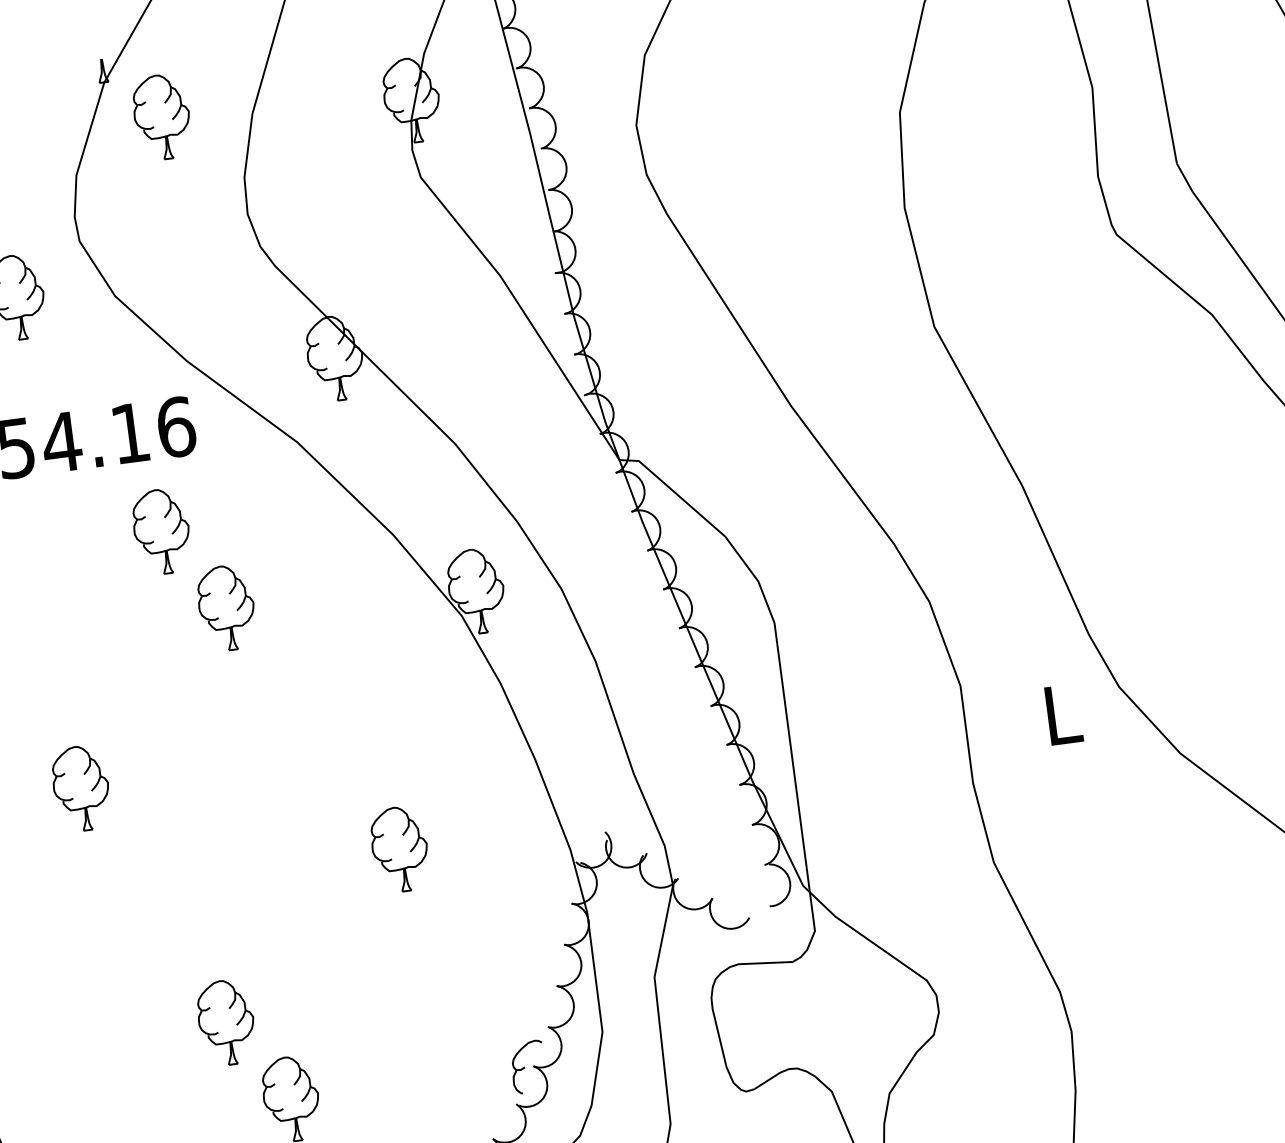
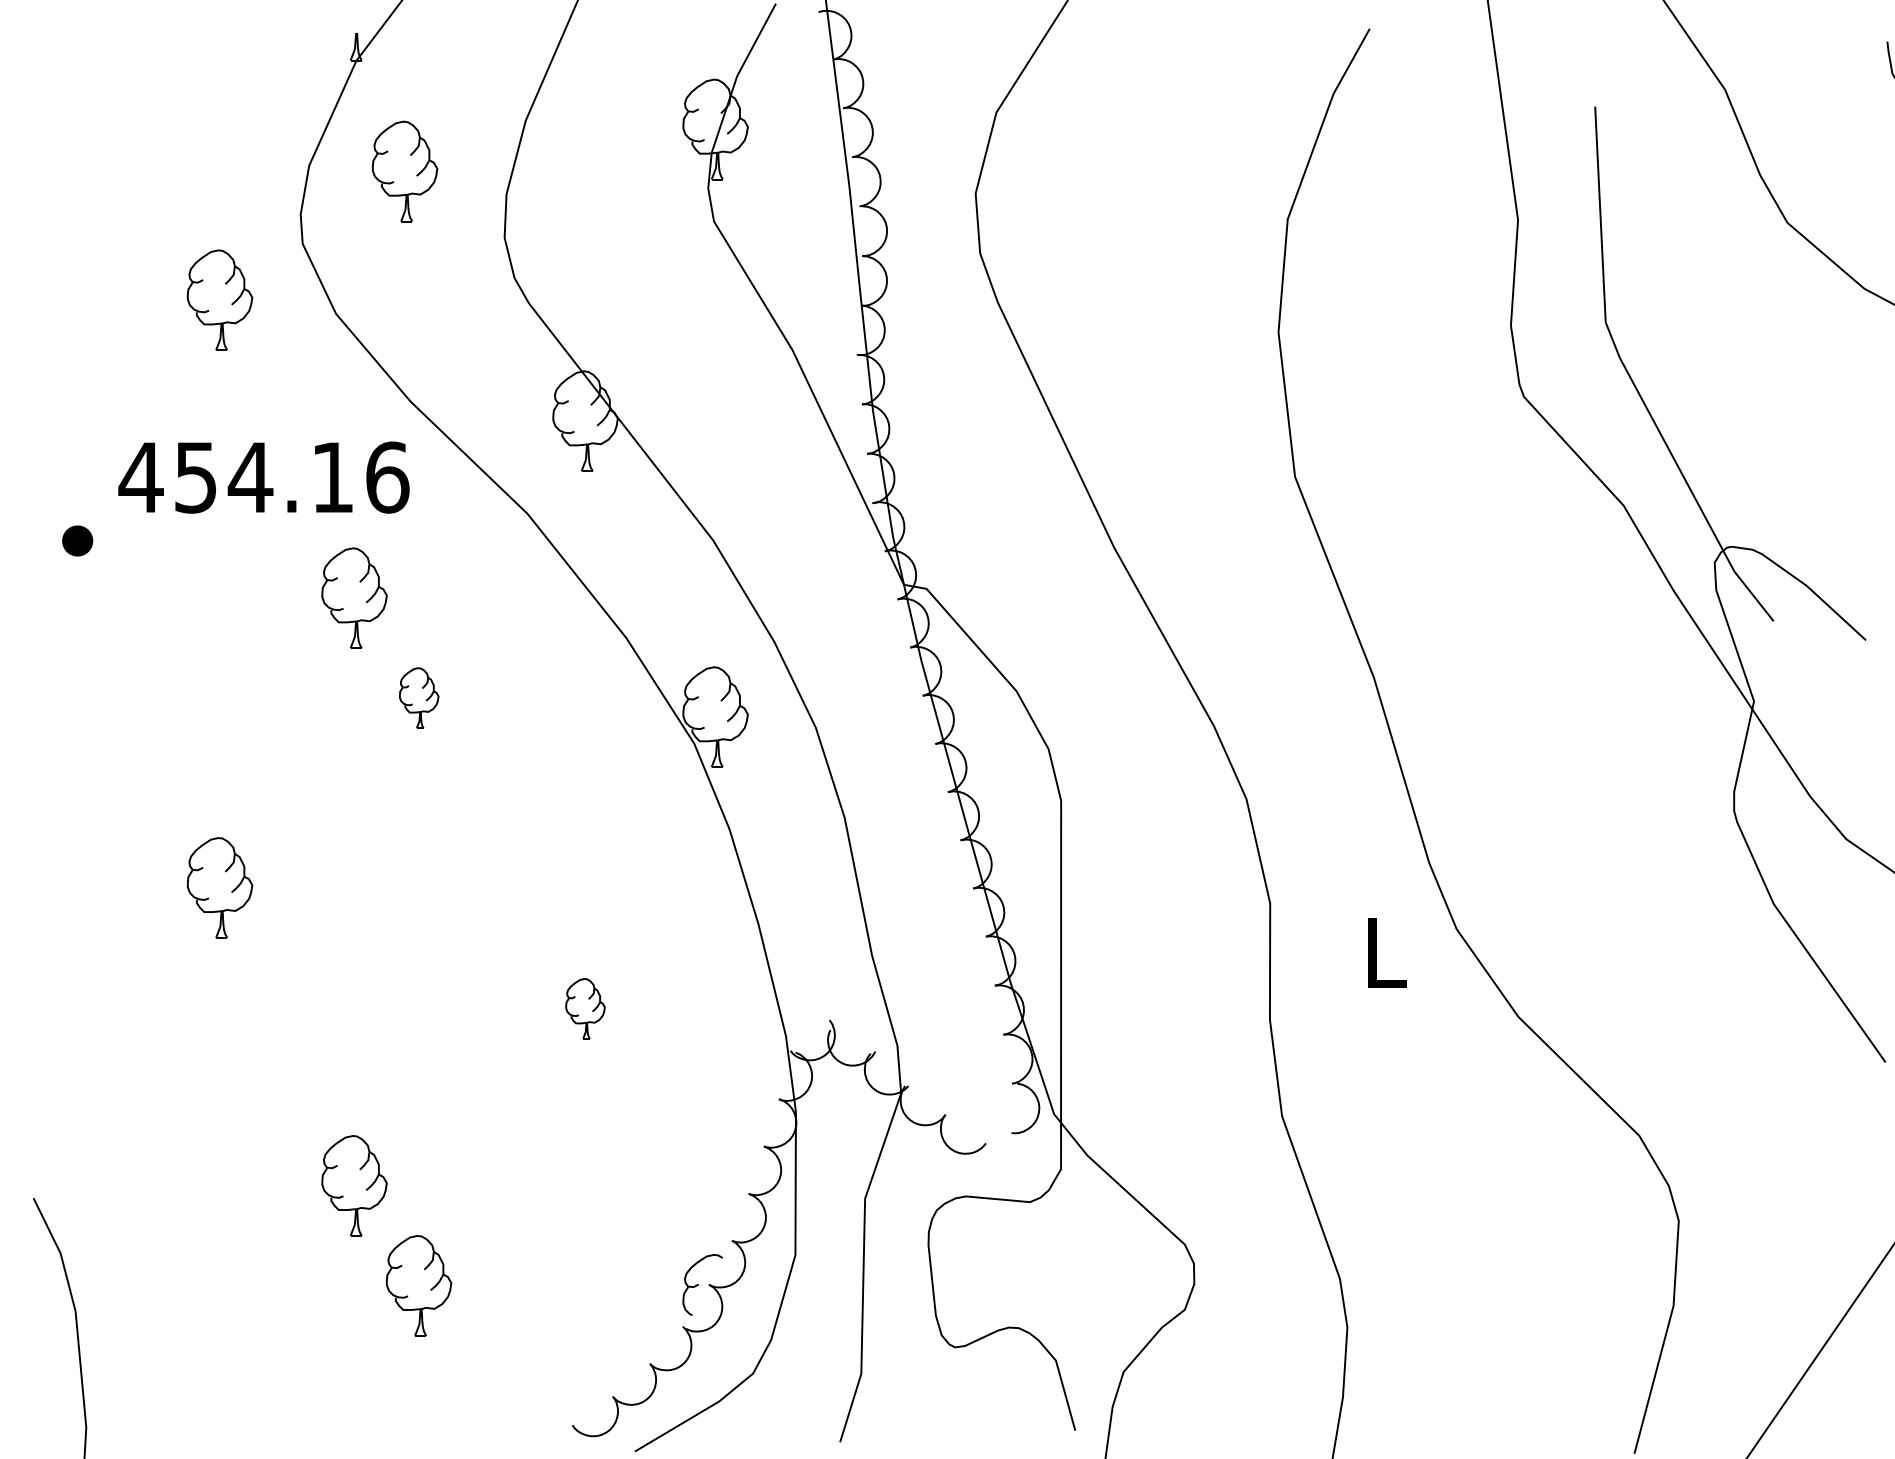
part: (162, 117) -> (405, 171), moved
part: (227, 607) -> (419, 697), size x0.6
part: (399, 849) -> (585, 1008), size x0.6

